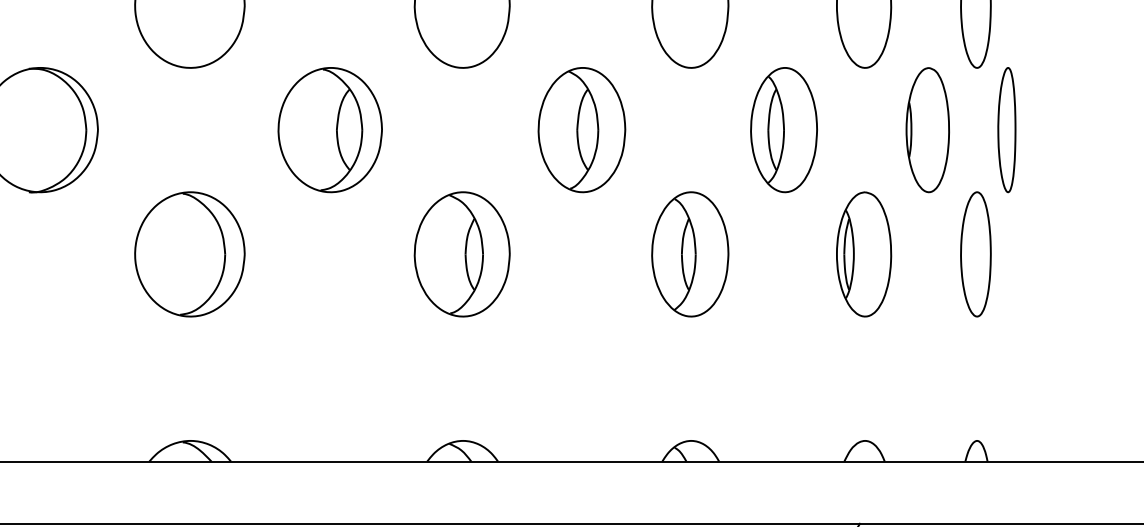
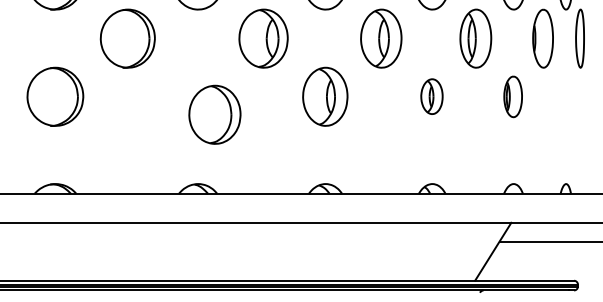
part: (188, 253) -> (214, 114), moved
part: (689, 253) -> (431, 96), size x0.6
part: (862, 253) -> (512, 96), size x0.7
part: (975, 253) -> (565, 96), removed

